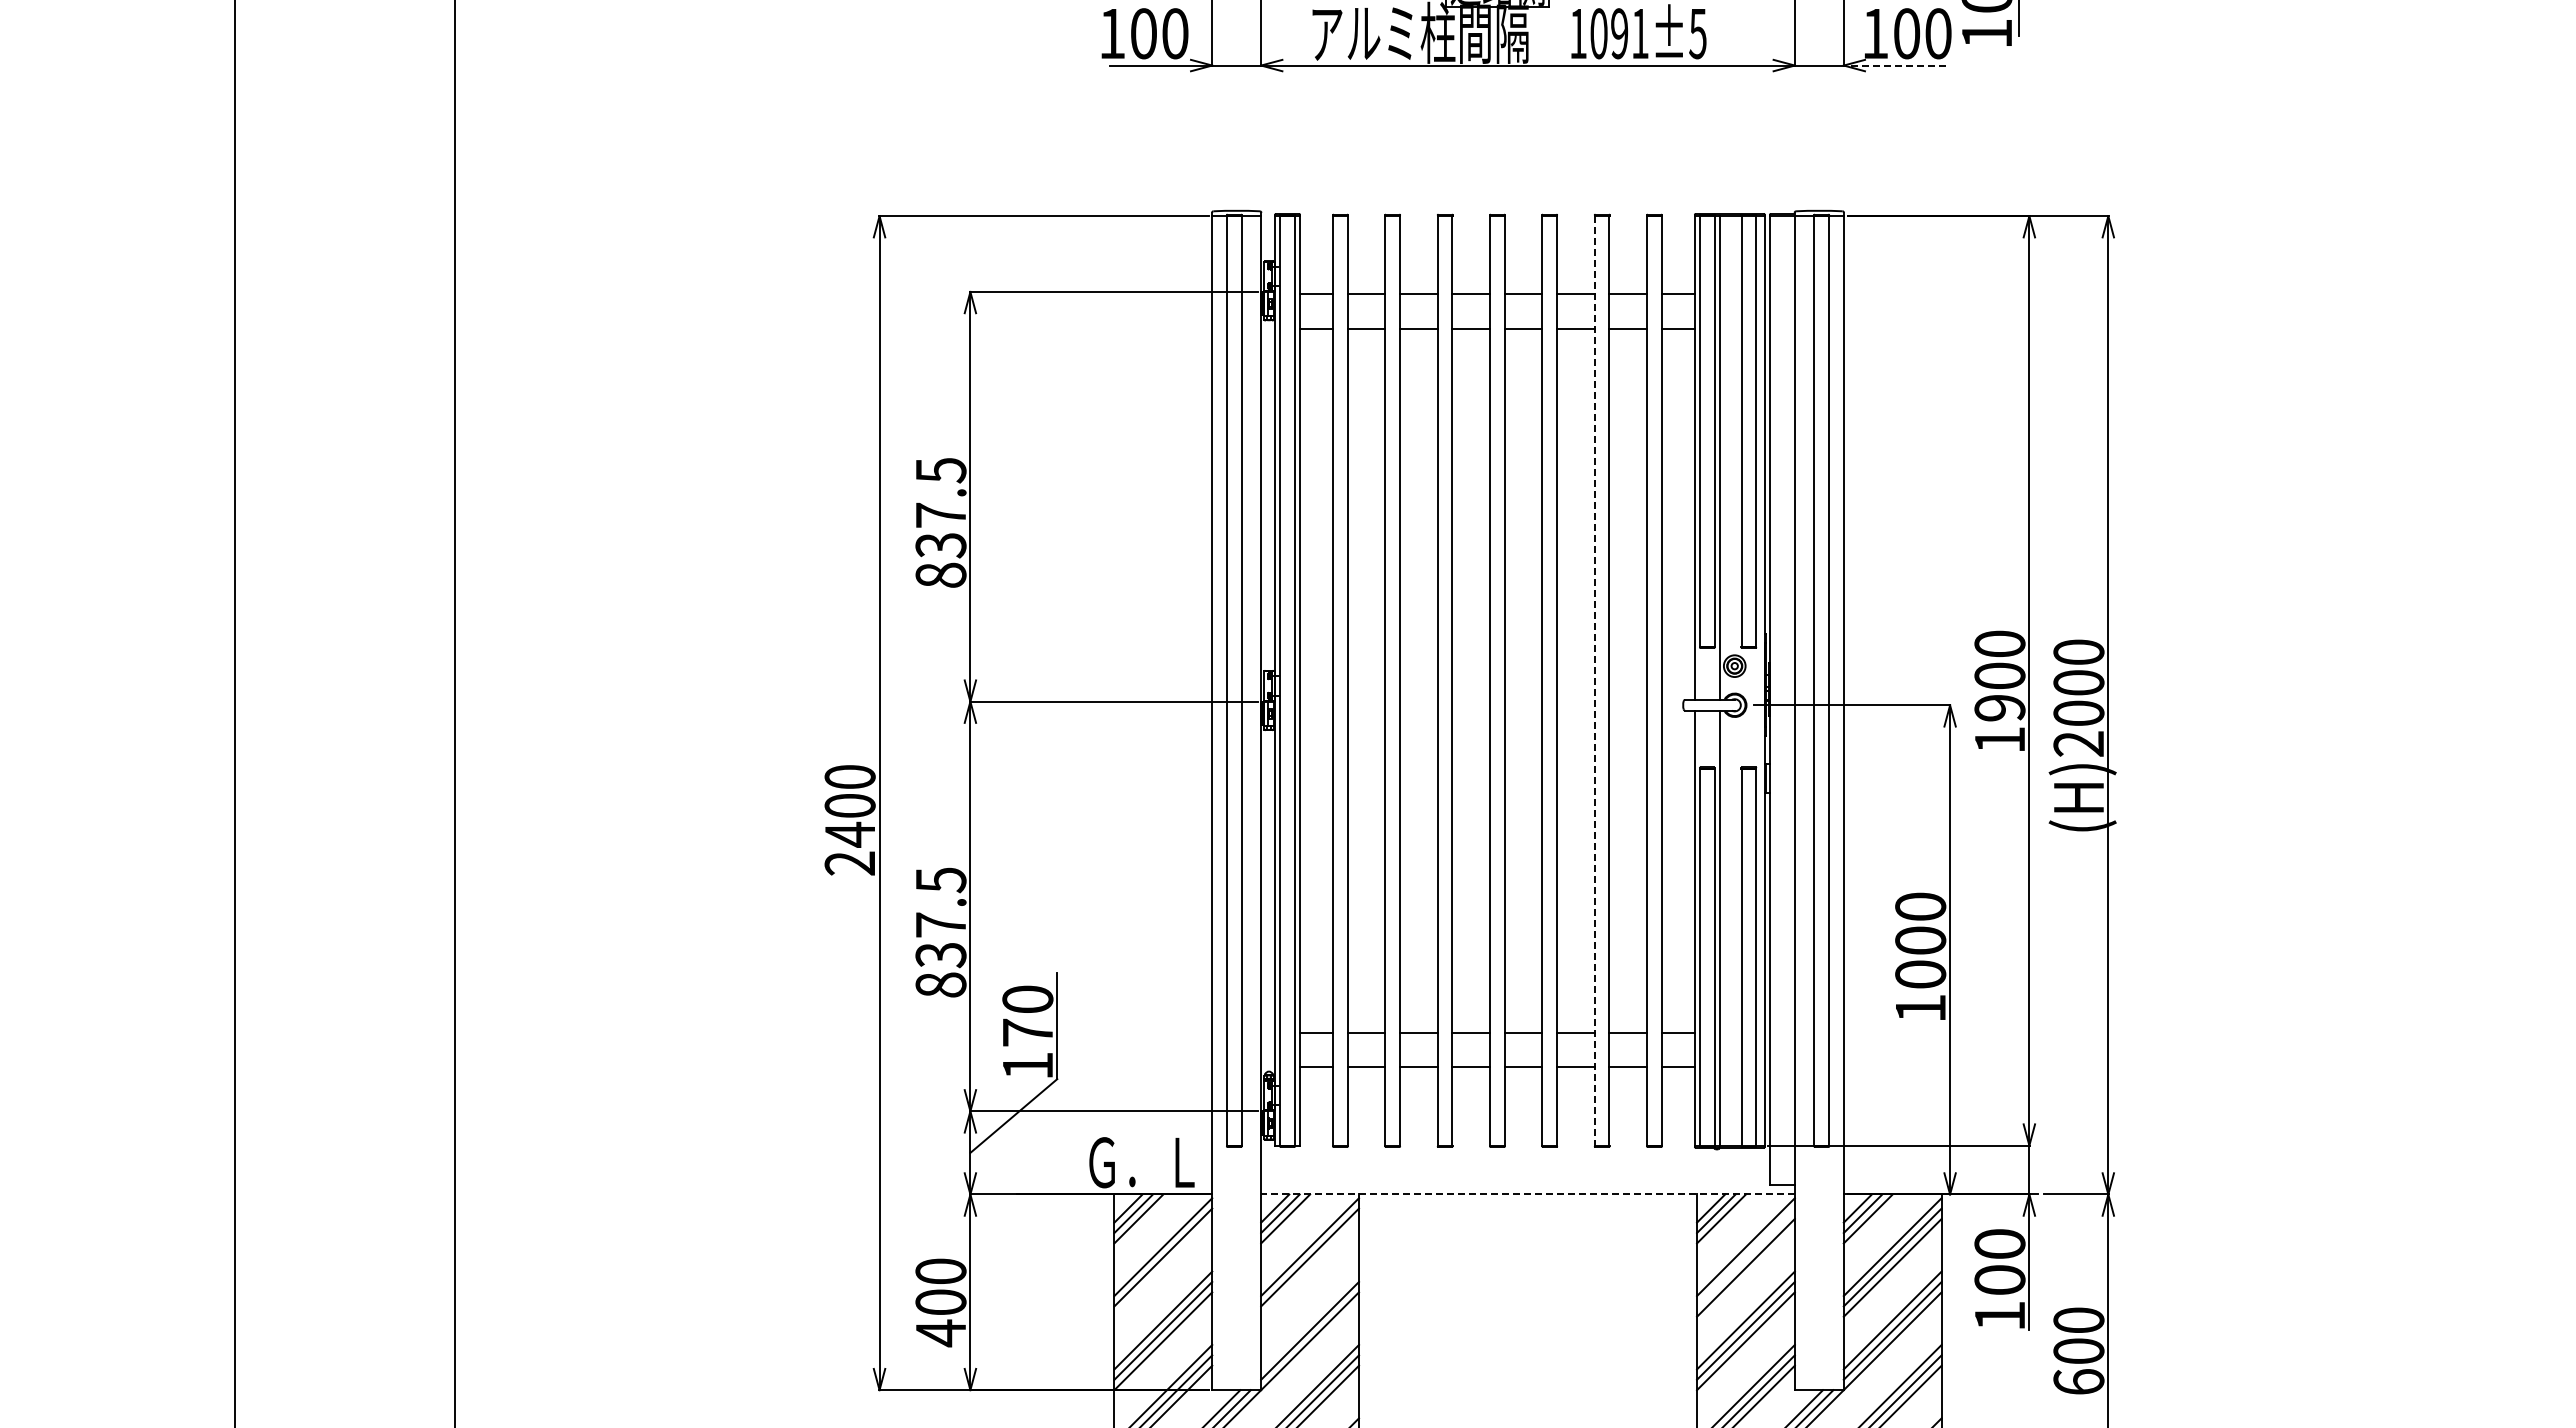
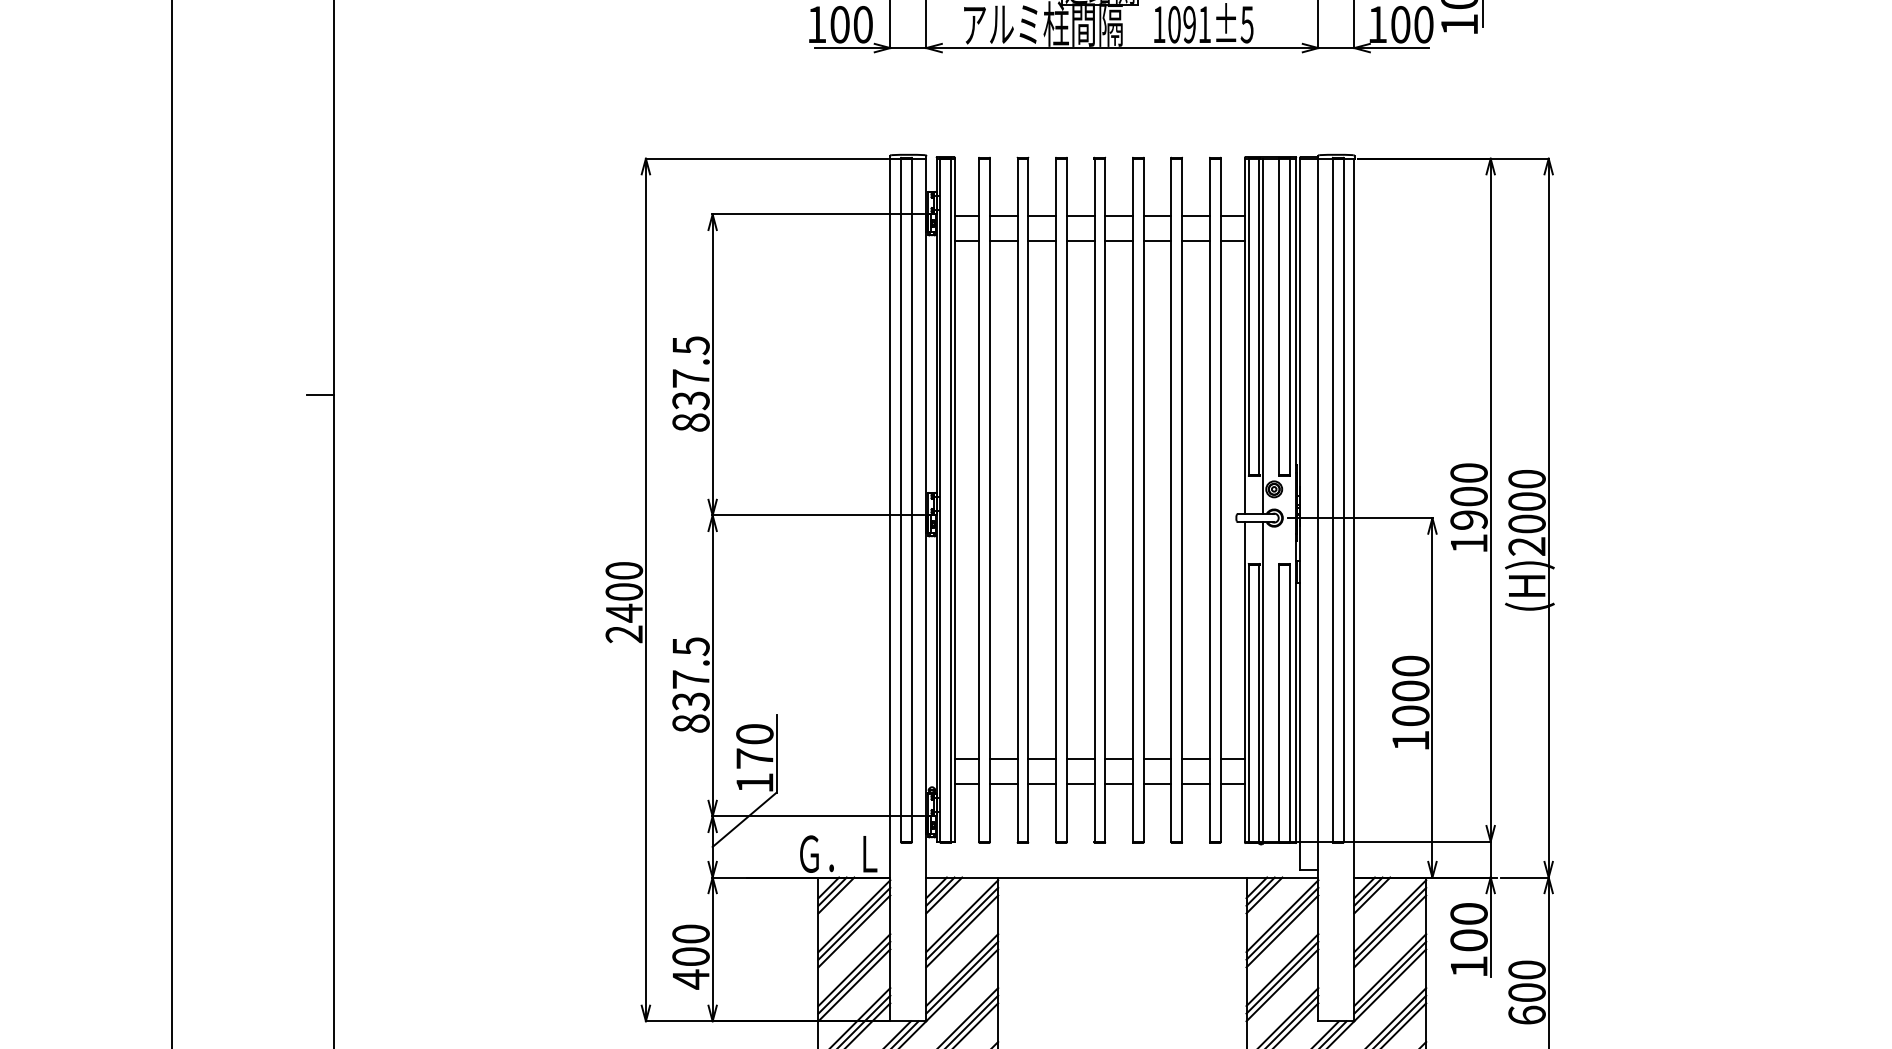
line: (1894, 65) -> (1391, 48), dashed -> solid
line: (436, 537) -> (320, 394), added
line: (1594, 680) -> (1171, 499), dashed -> solid
line: (1528, 1194) -> (1122, 877), dashed -> solid
line: (1745, 1257) -> (1282, 923), added
line: (1163, 1267) -> (854, 931), added
line: (1310, 1267) -> (962, 931), added
line: (1310, 1320) -> (962, 970), added

